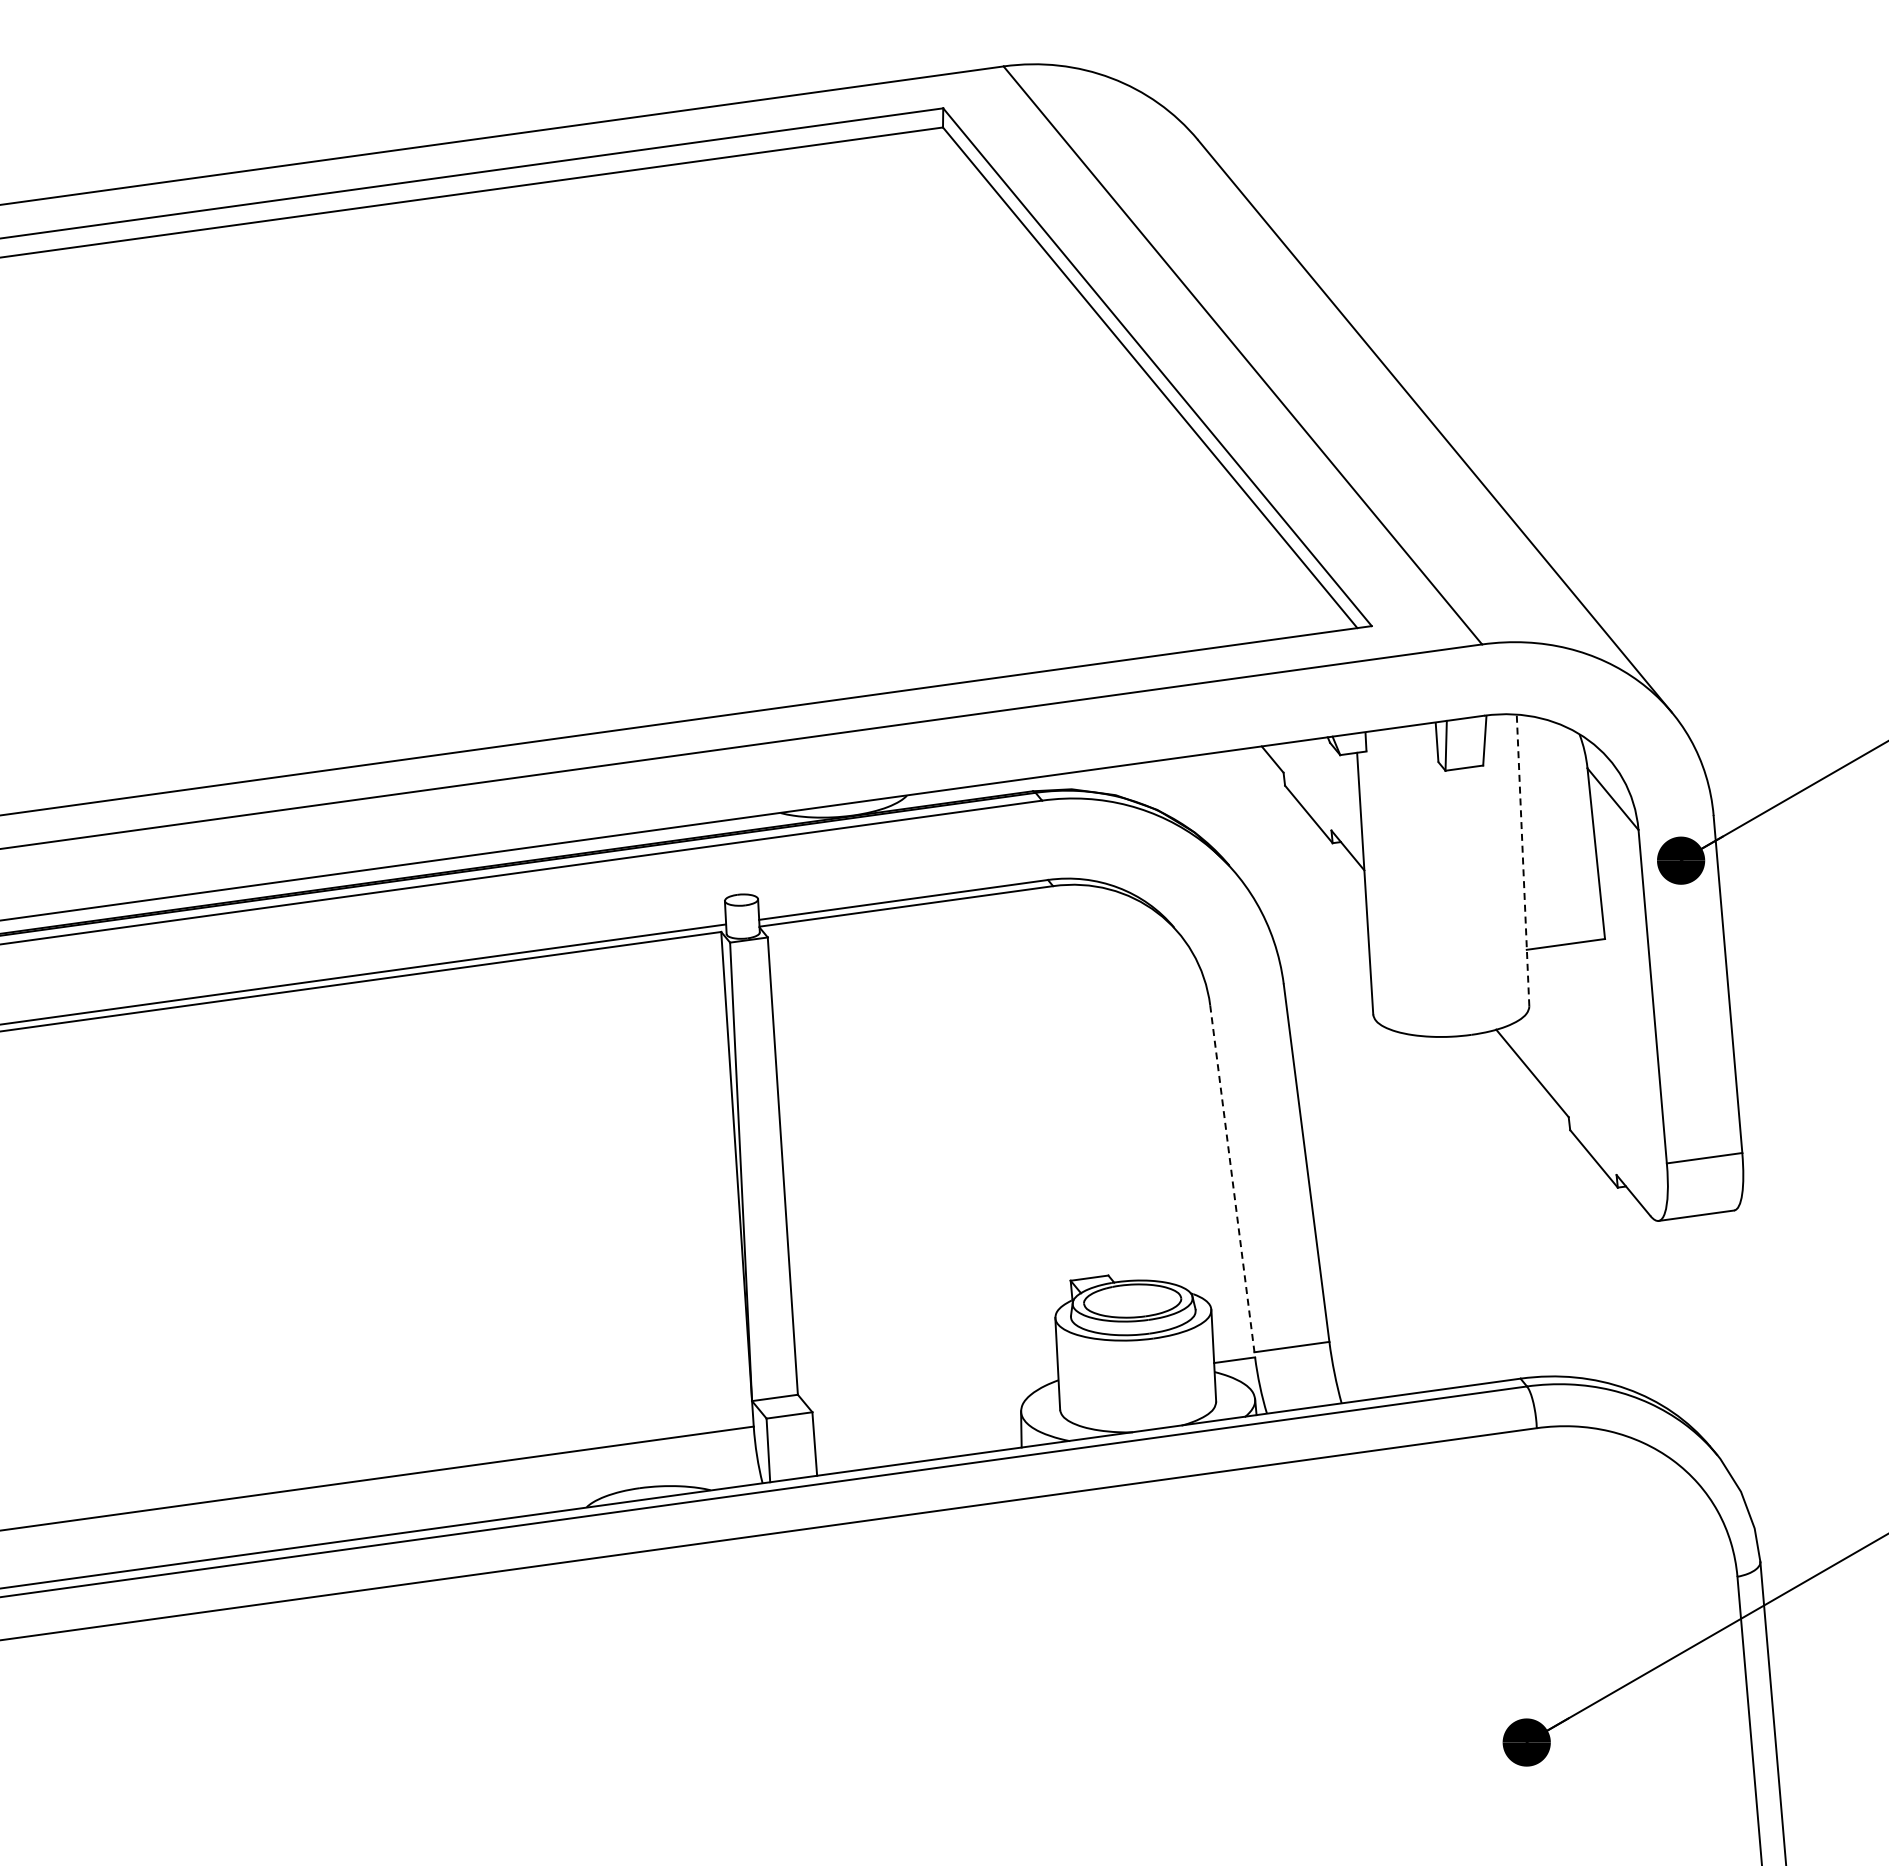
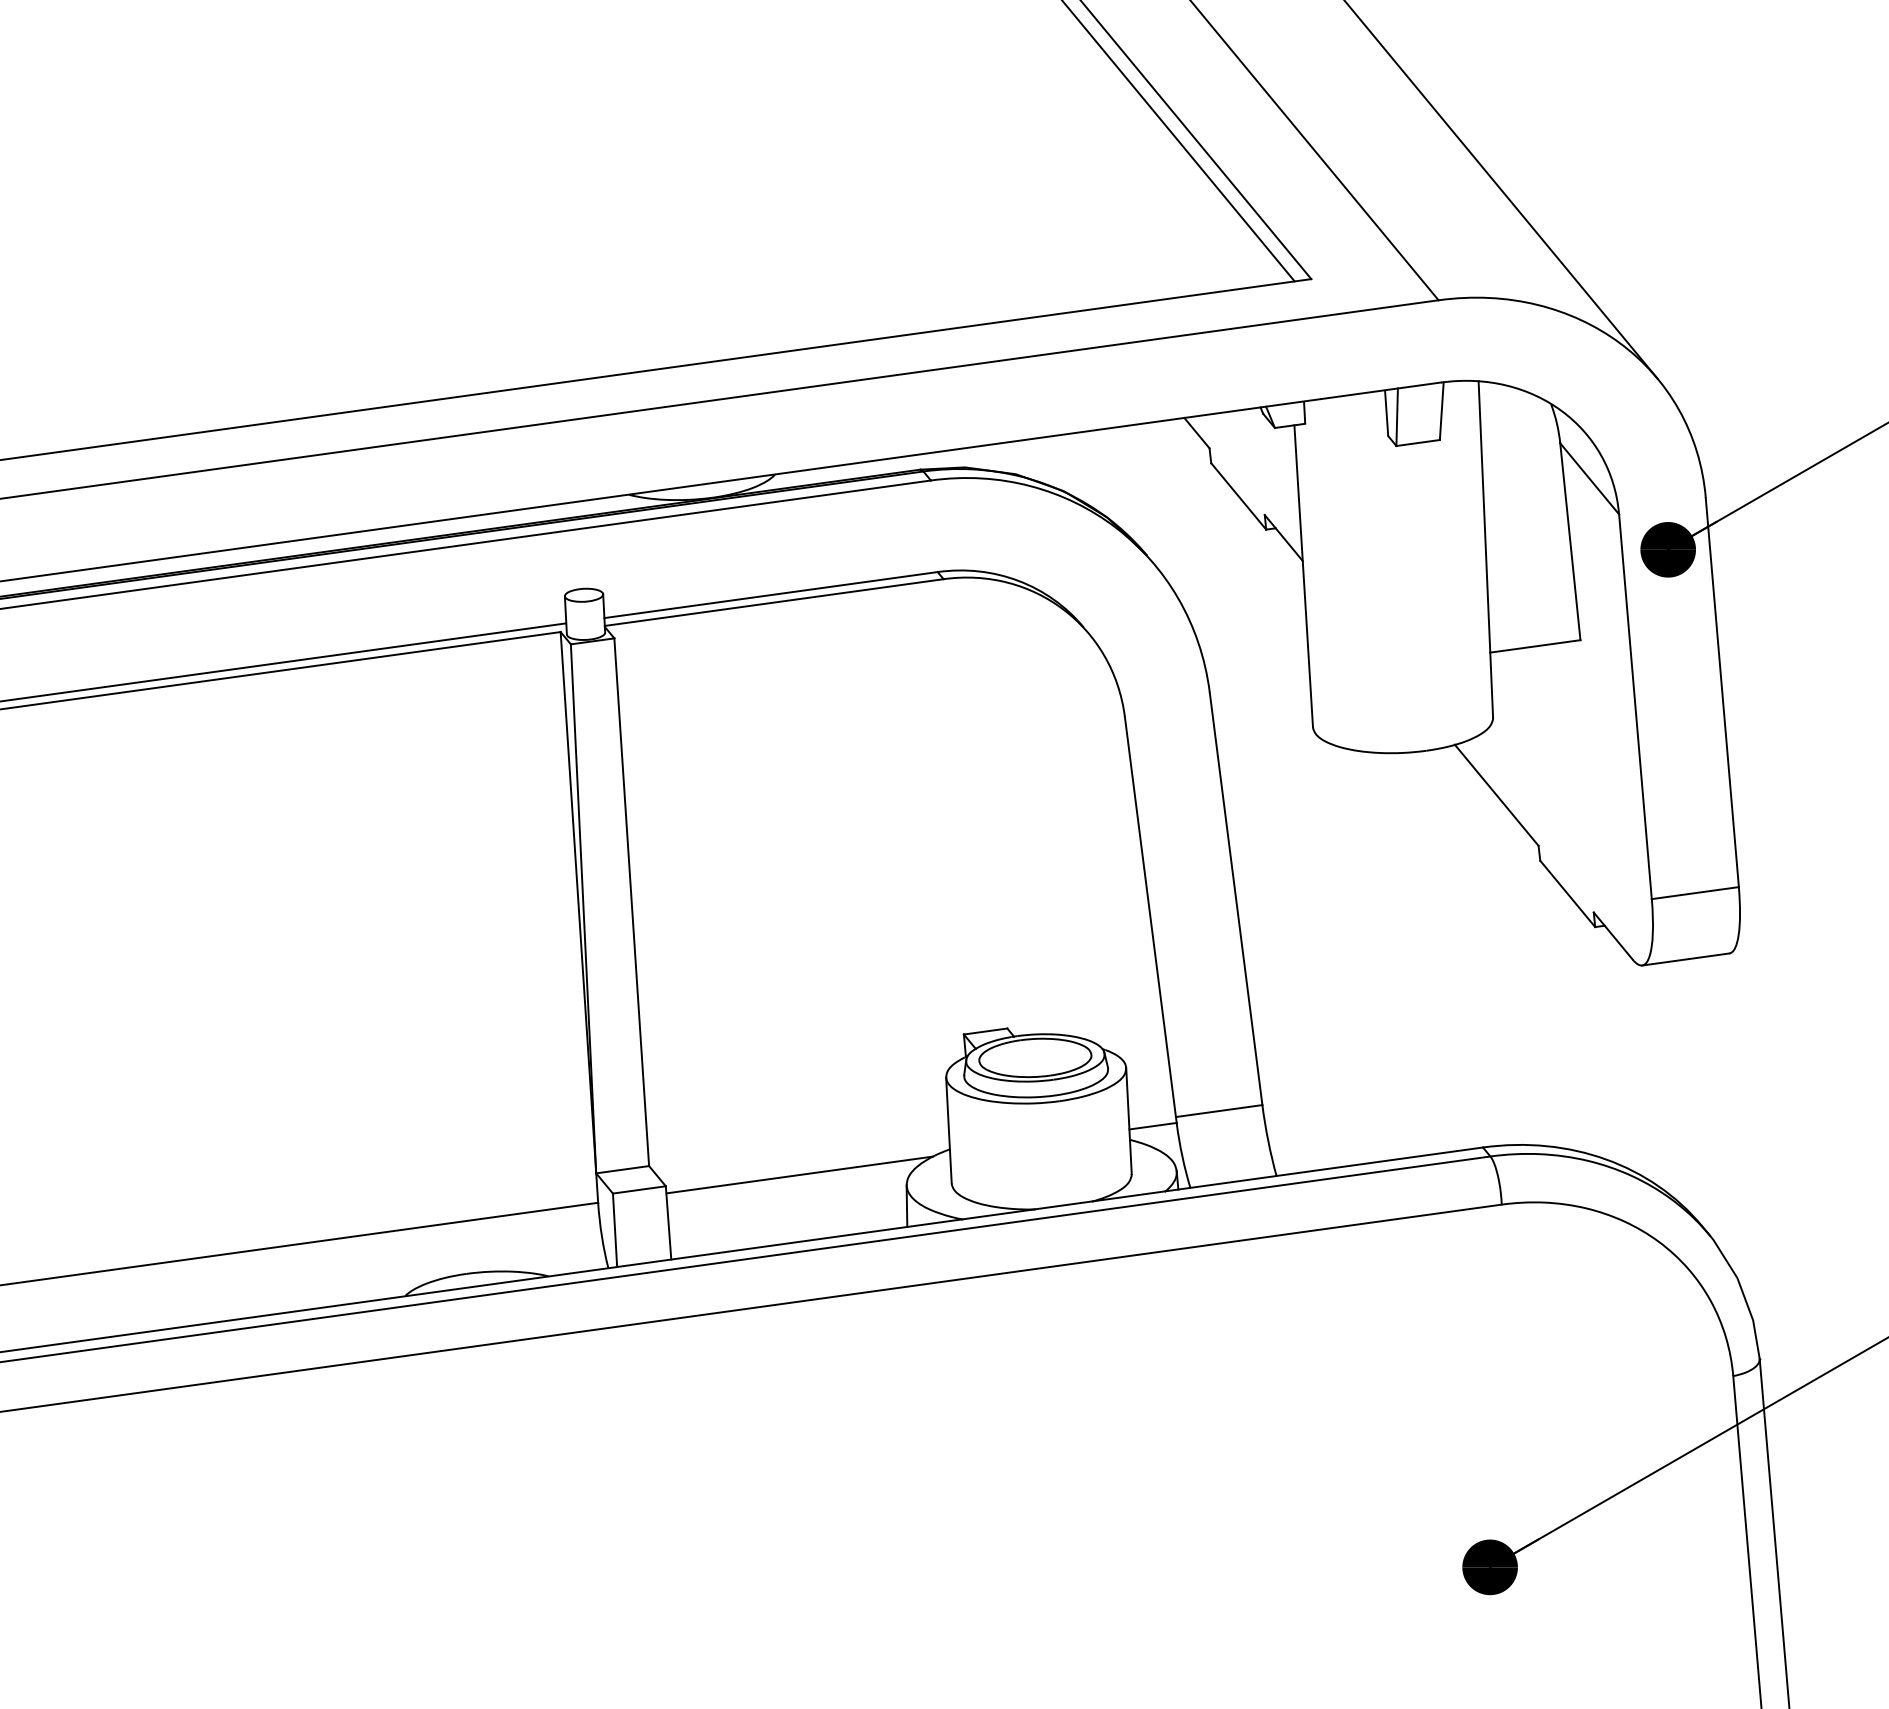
line: (1523, 860) -> (1486, 549), dashed -> solid
line: (1232, 1181) -> (1150, 919), dashed -> solid
line: (928, 1402) -> (799, 1174), added

